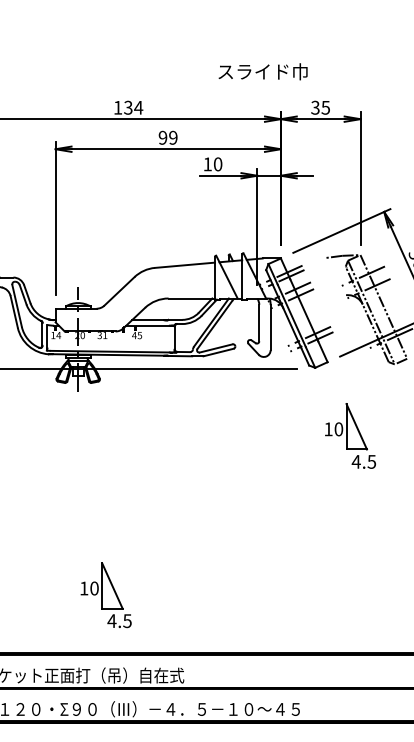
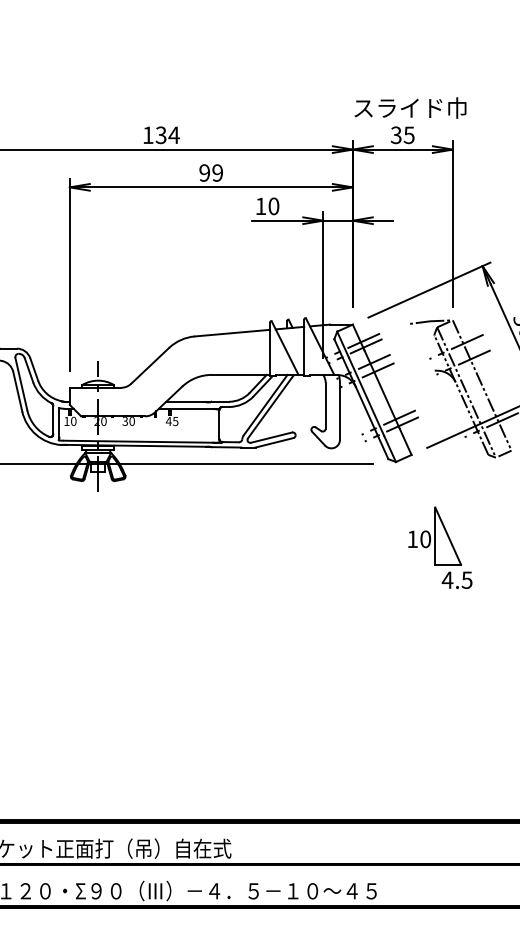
text: (263, 71) -> (410, 107), moved
text: (58, 335) -> (73, 421), 14 -> 10
text: (104, 335) -> (131, 421), 31 -> 30
part: (106, 595) -> (133, 747), removed

